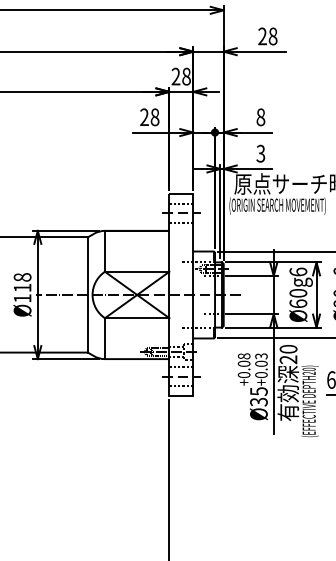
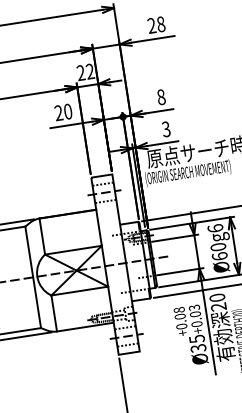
text: (186, 76) -> (90, 71), 28 -> 22
text: (154, 117) -> (67, 111), 28 -> 20

